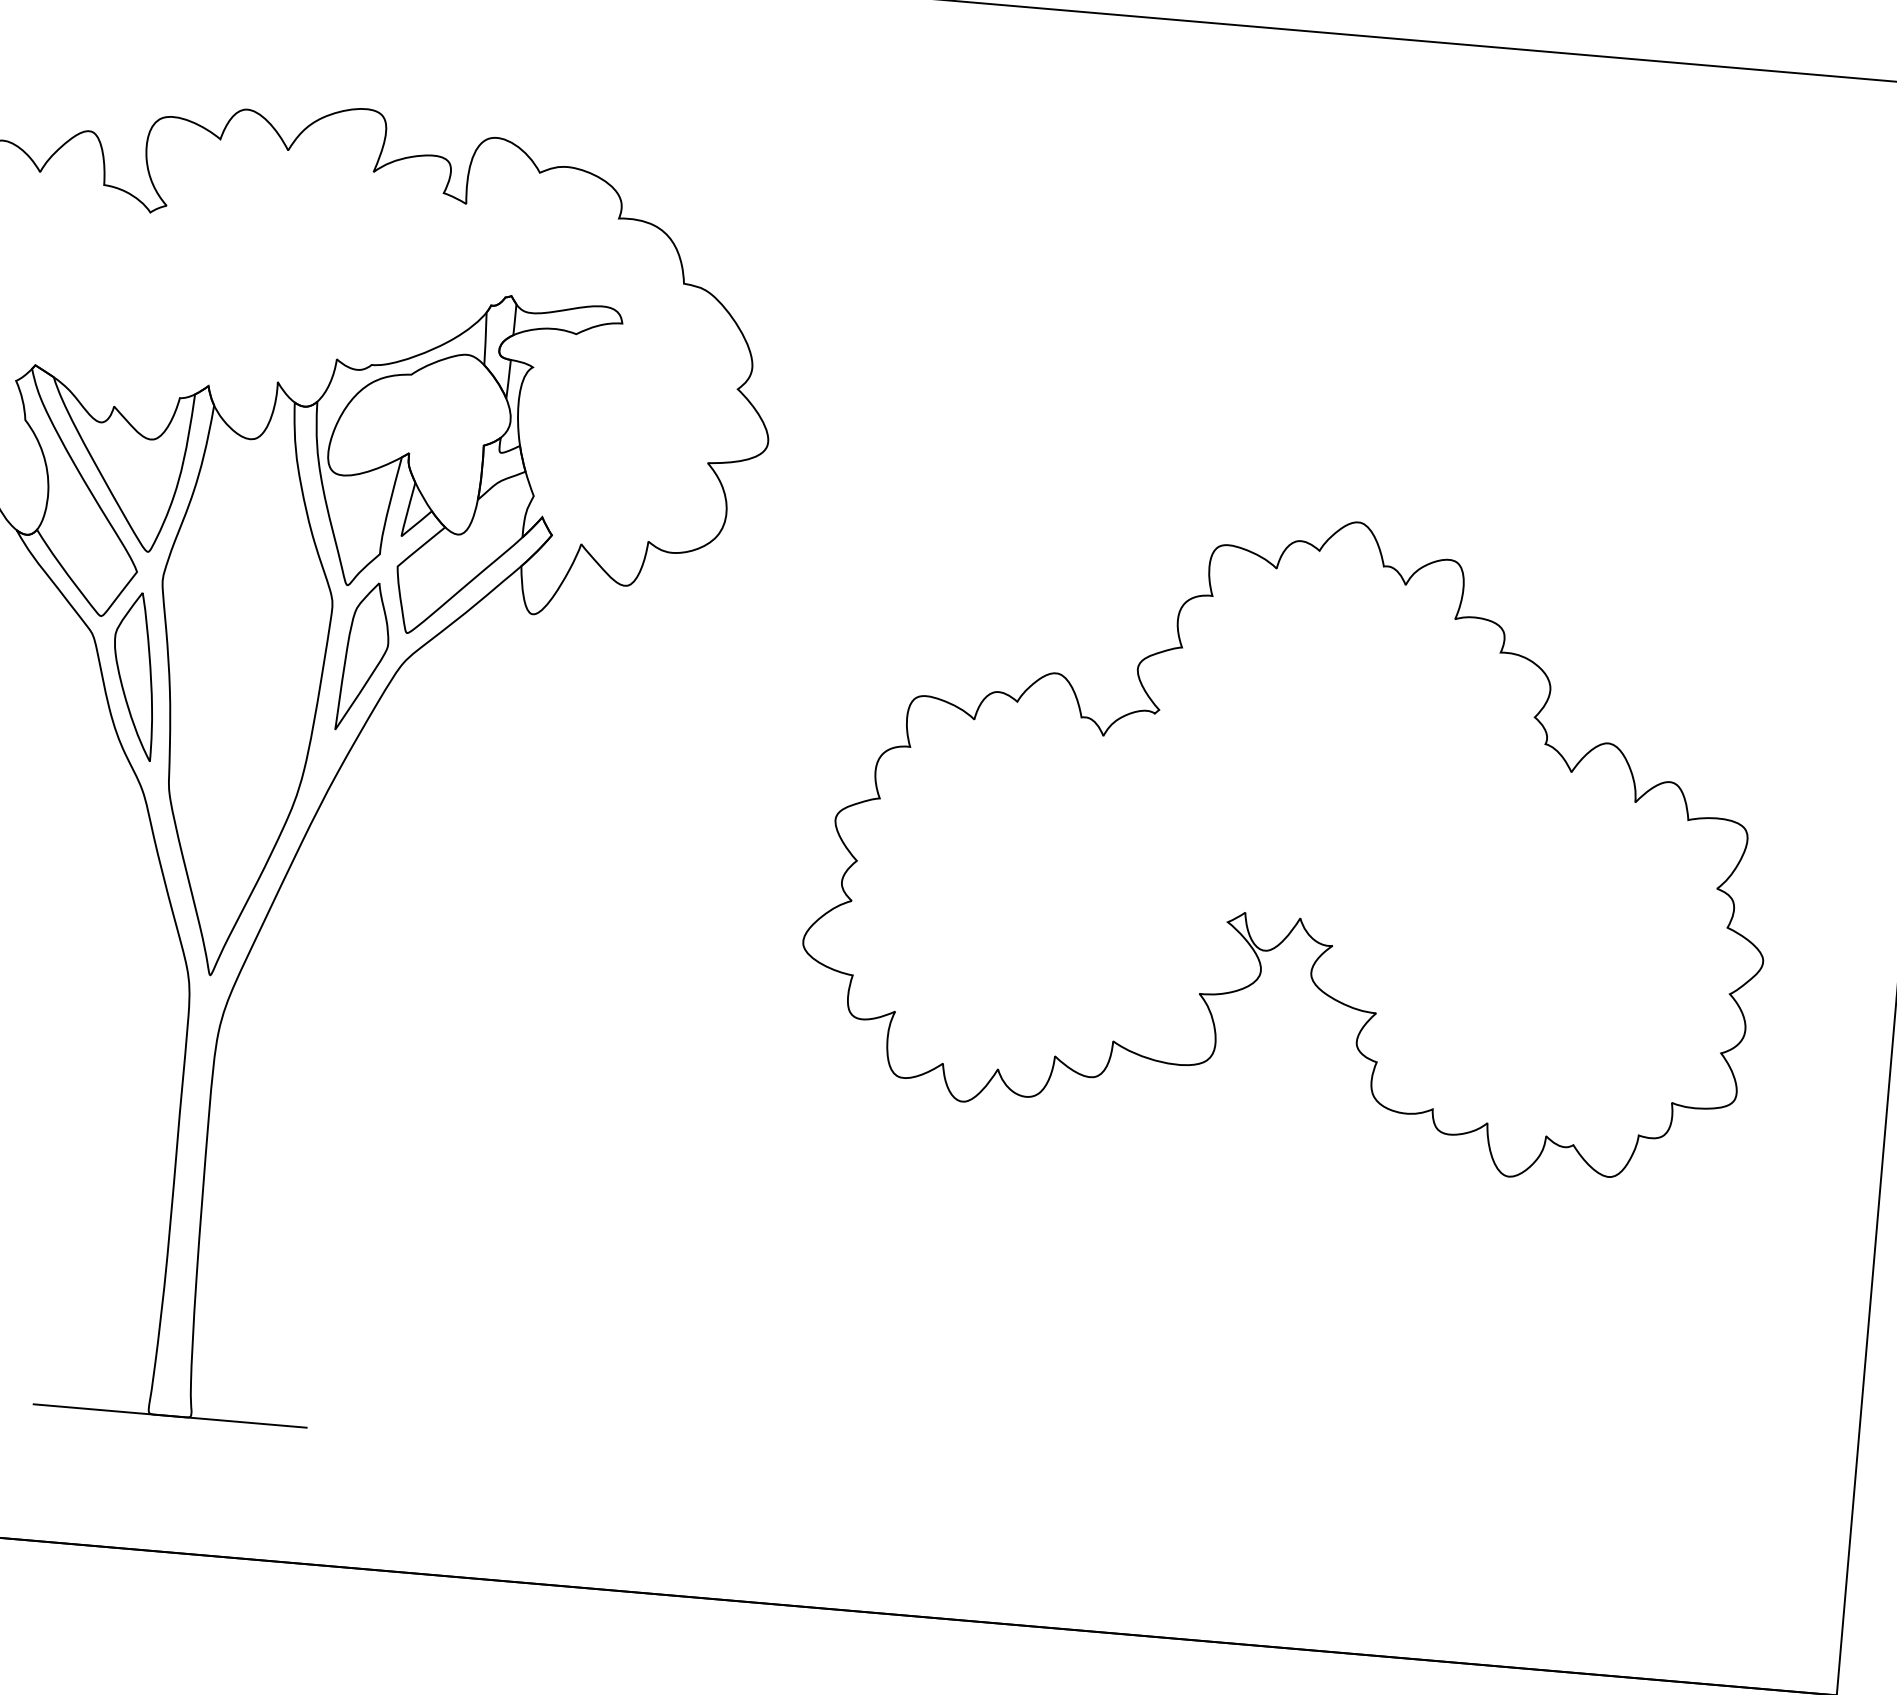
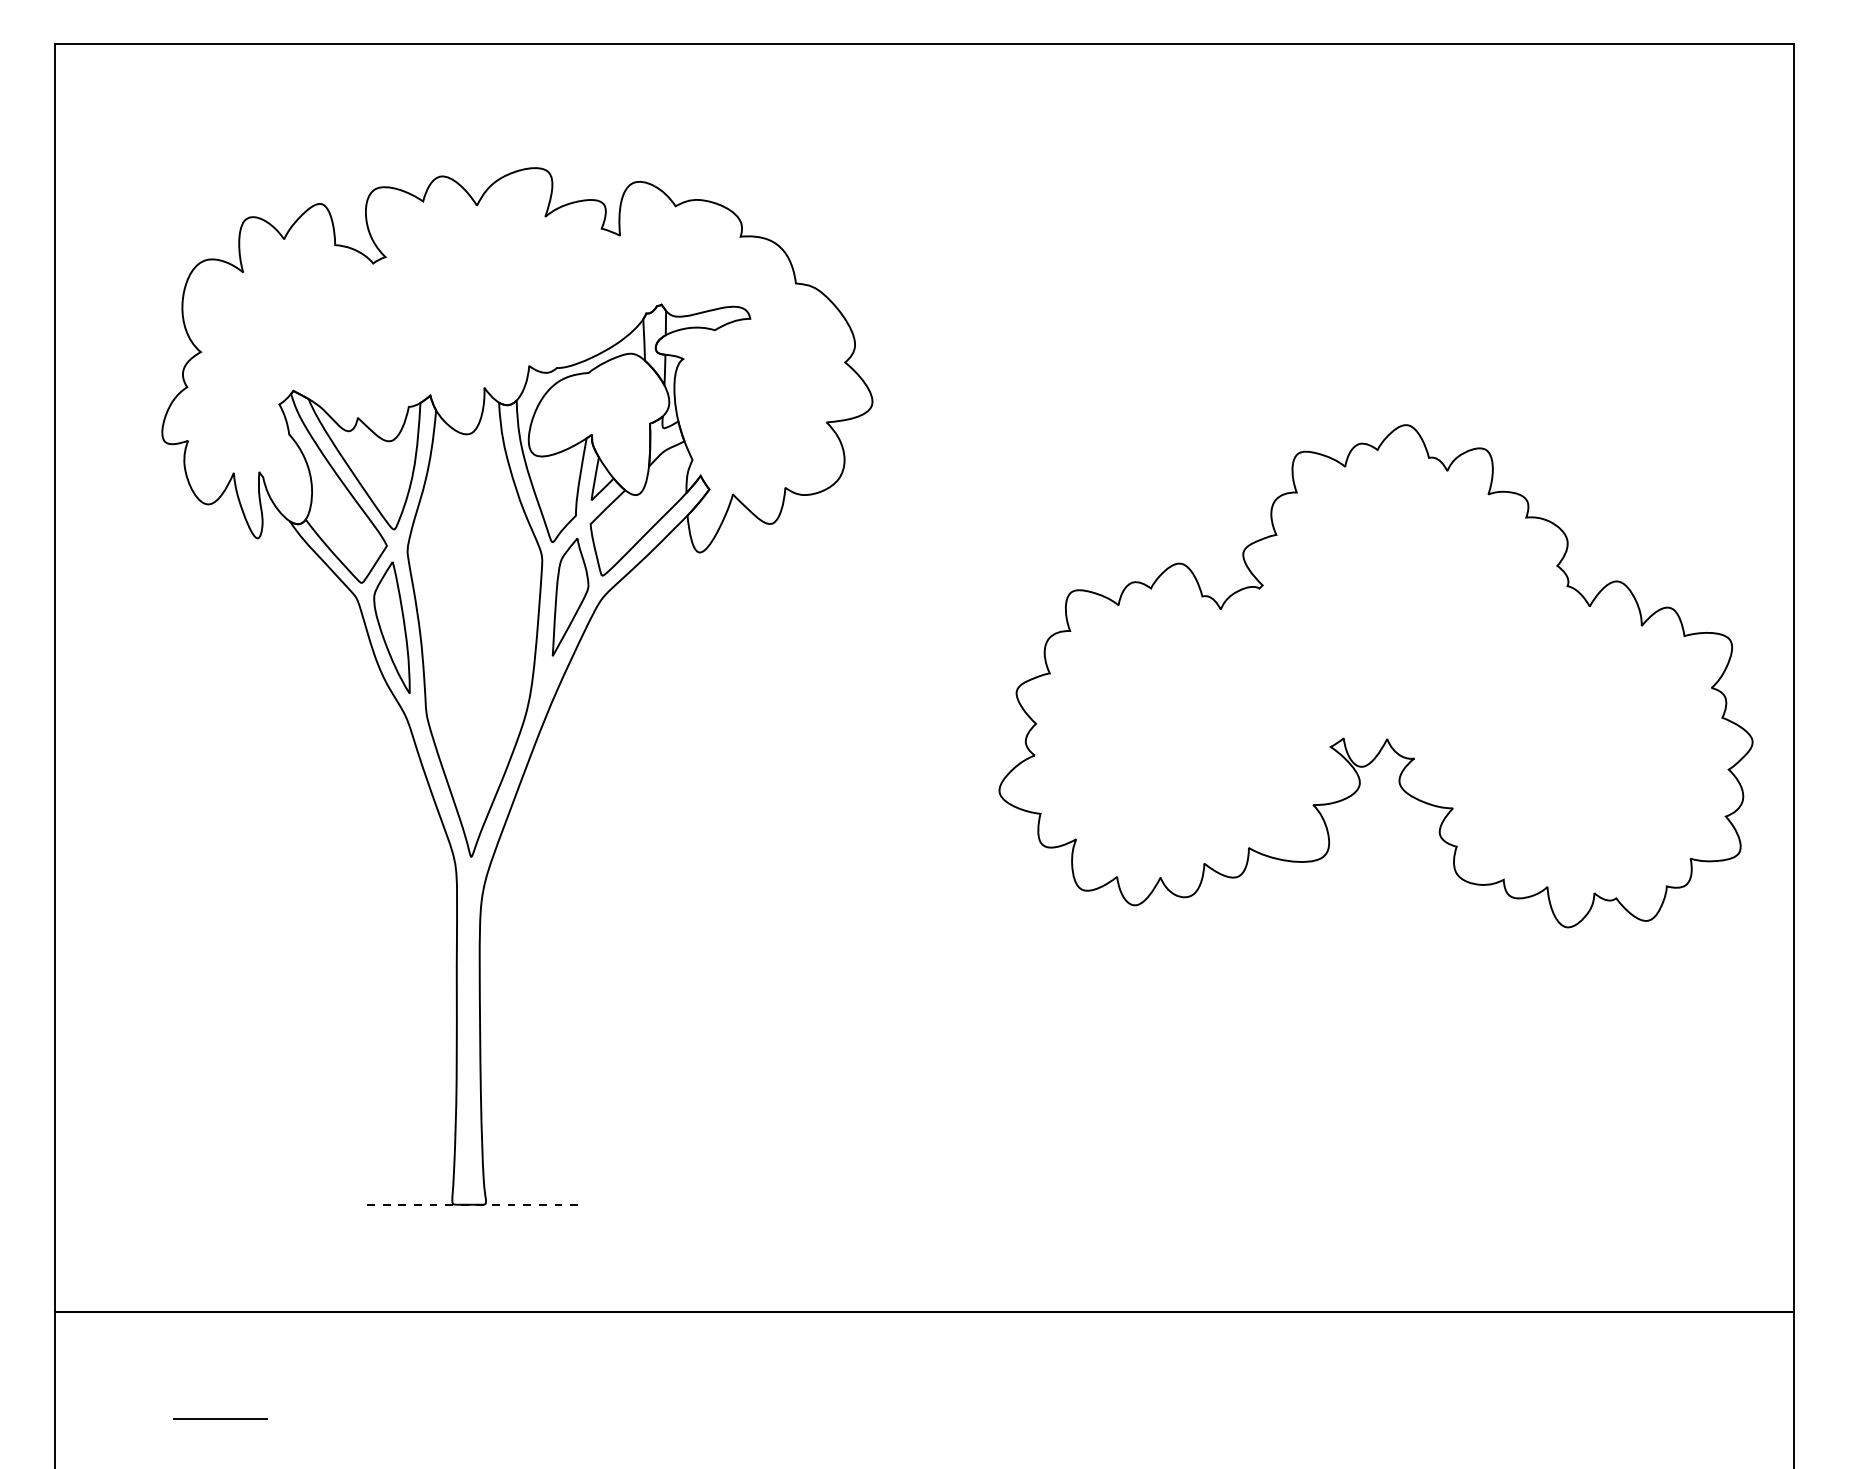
part: (1292, 837) -> (1375, 676), moved
line: (170, 1415) -> (469, 1204), solid -> dashed

